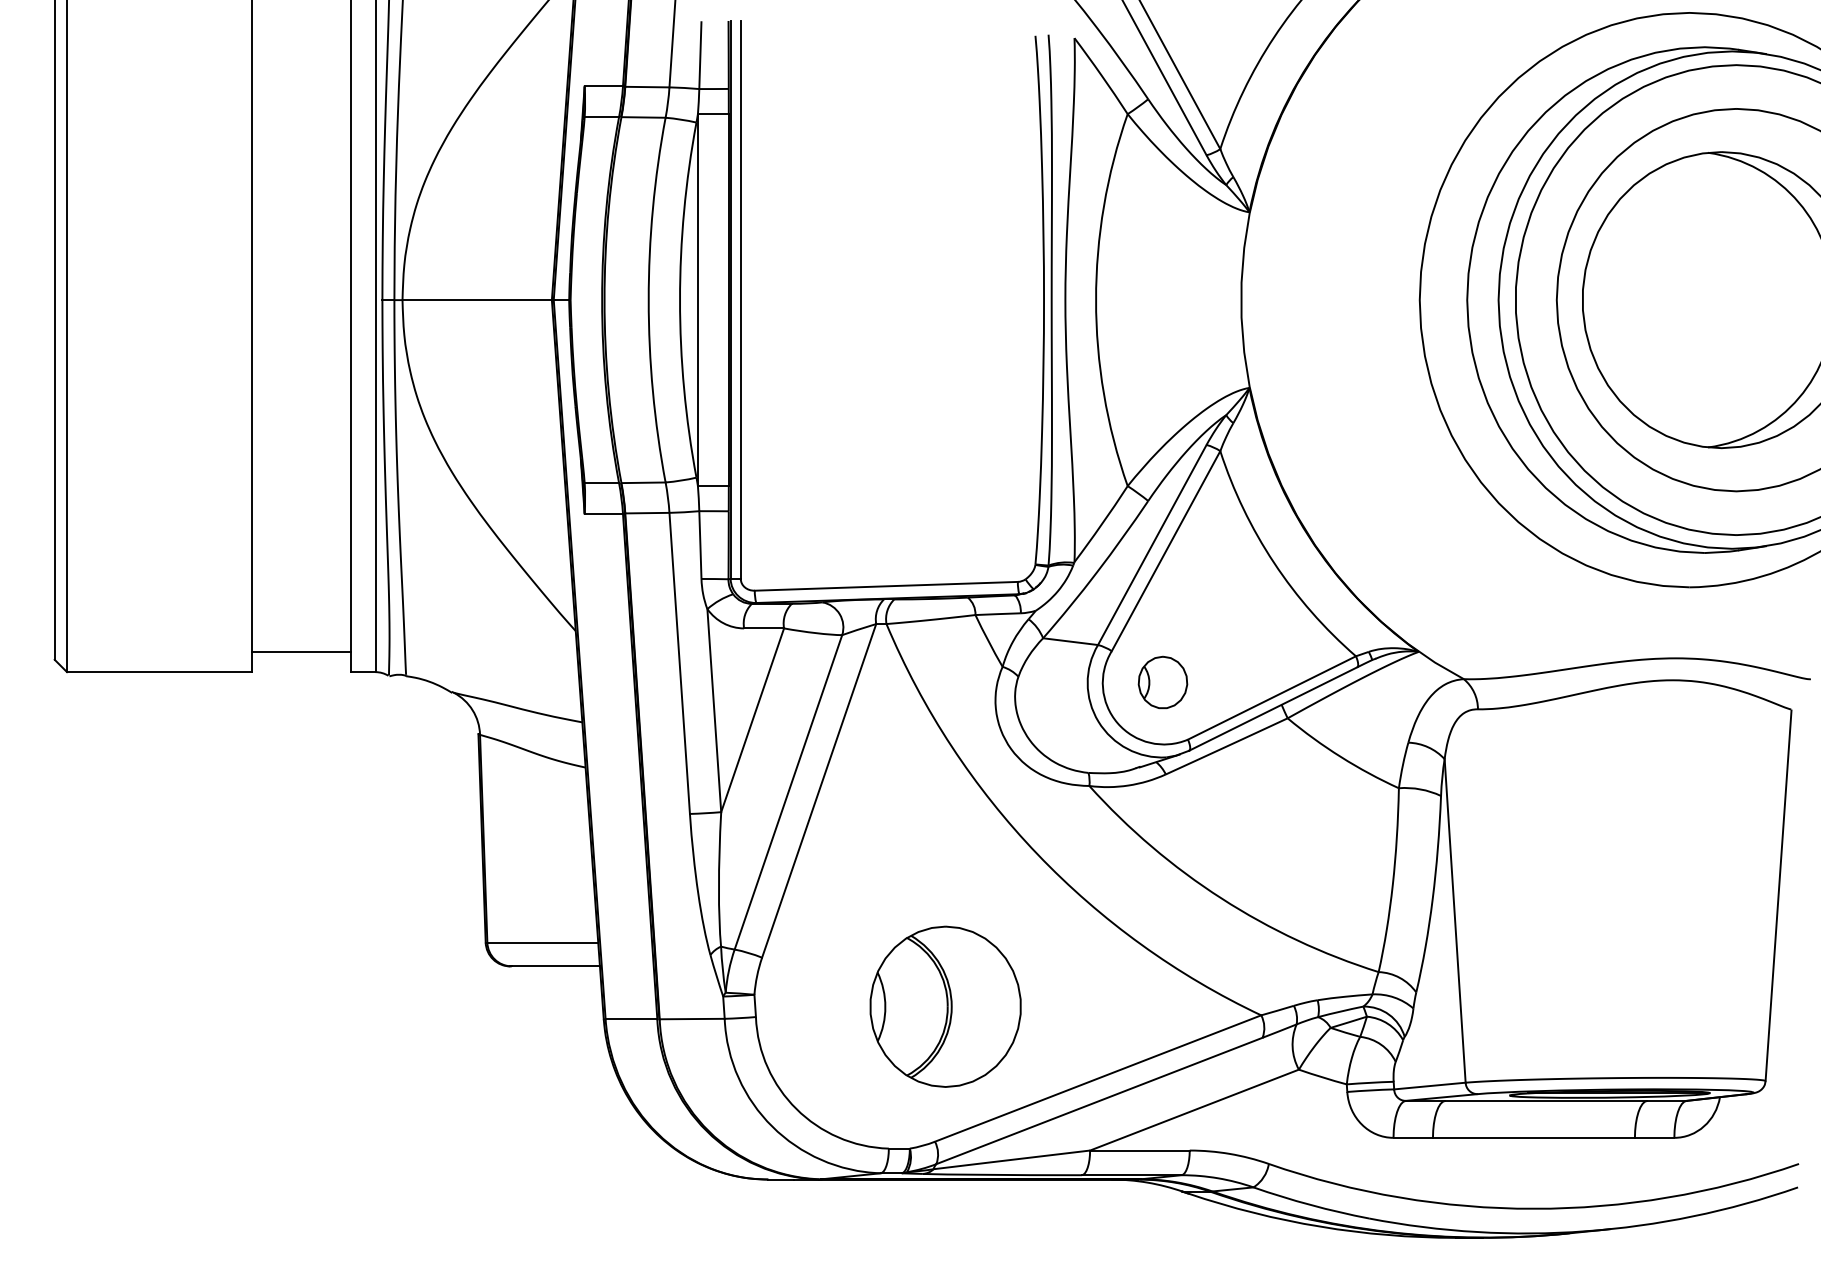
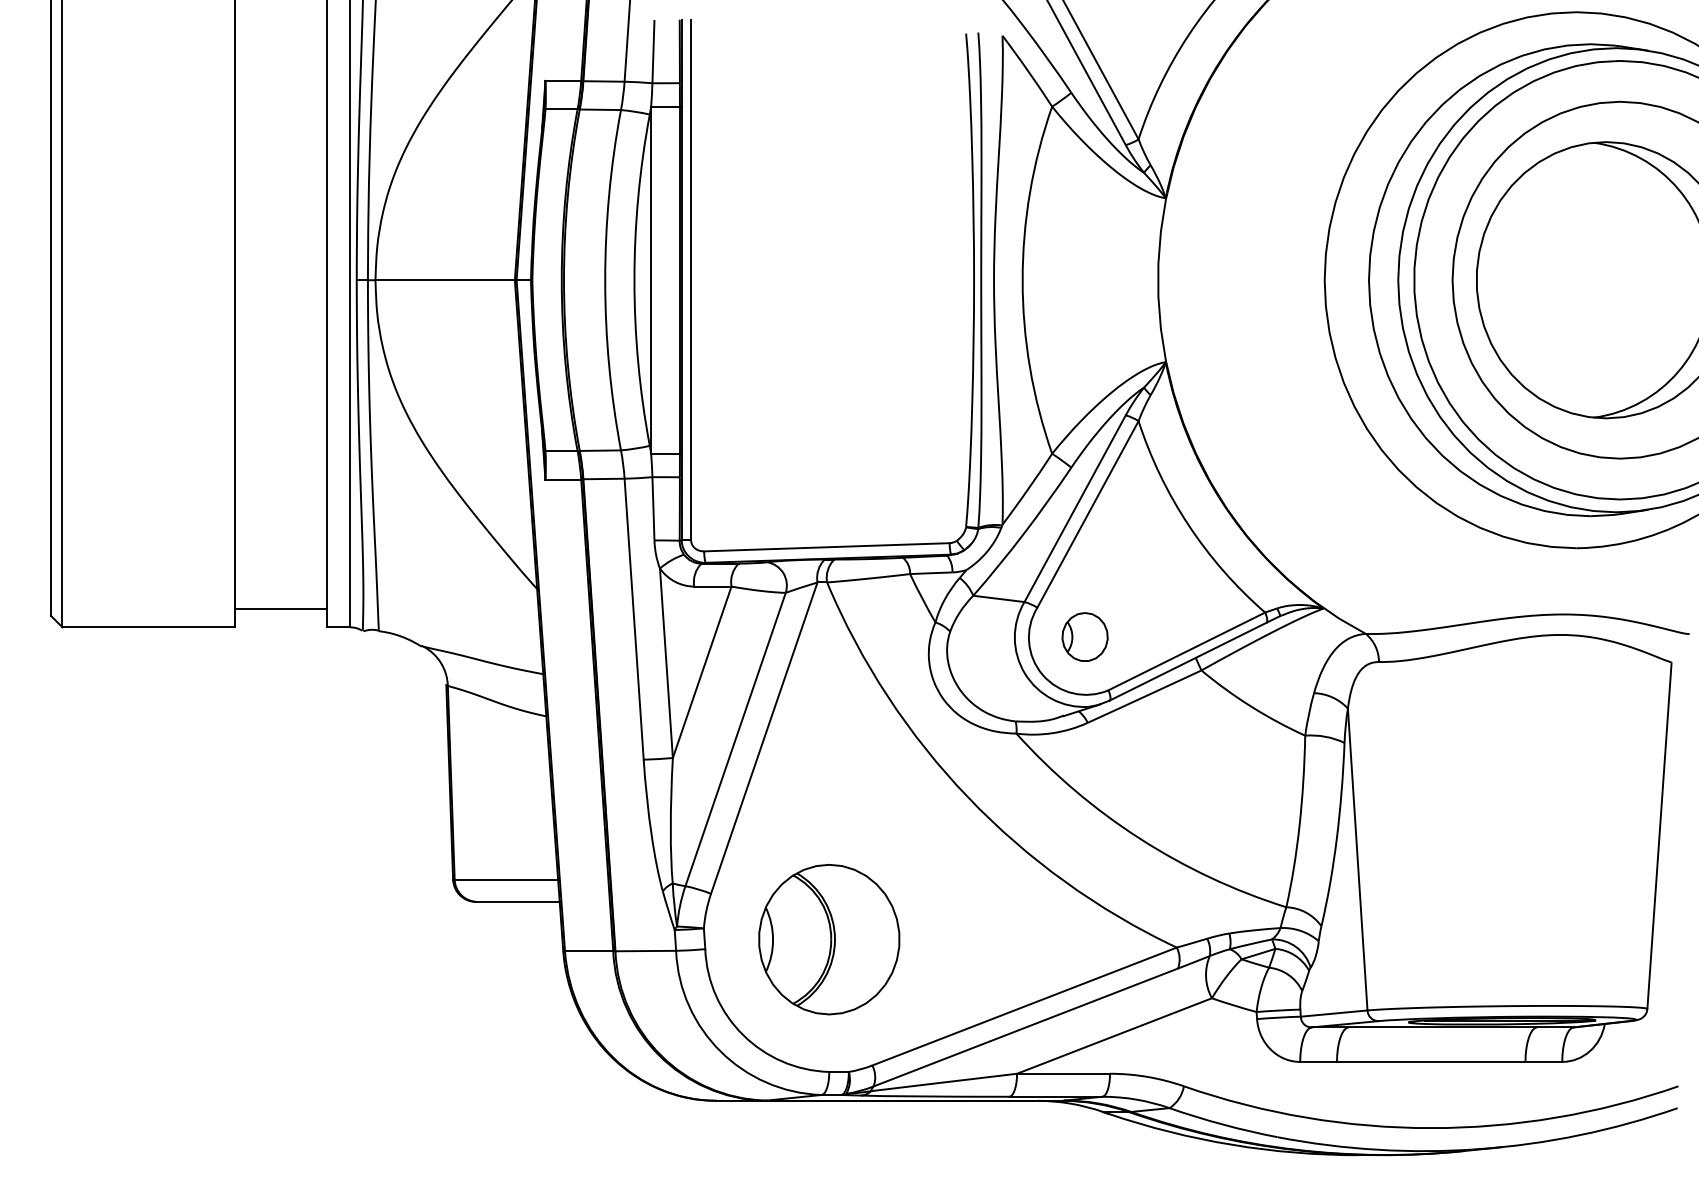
part: (945, 1006) -> (829, 939), moved

